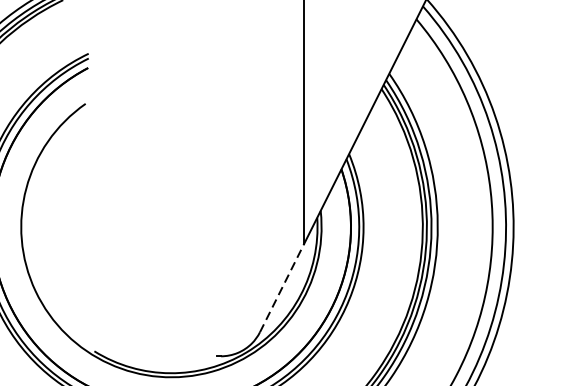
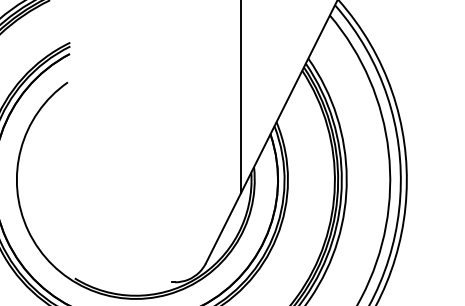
line: (282, 287) -> (223, 227), dashed -> solid

